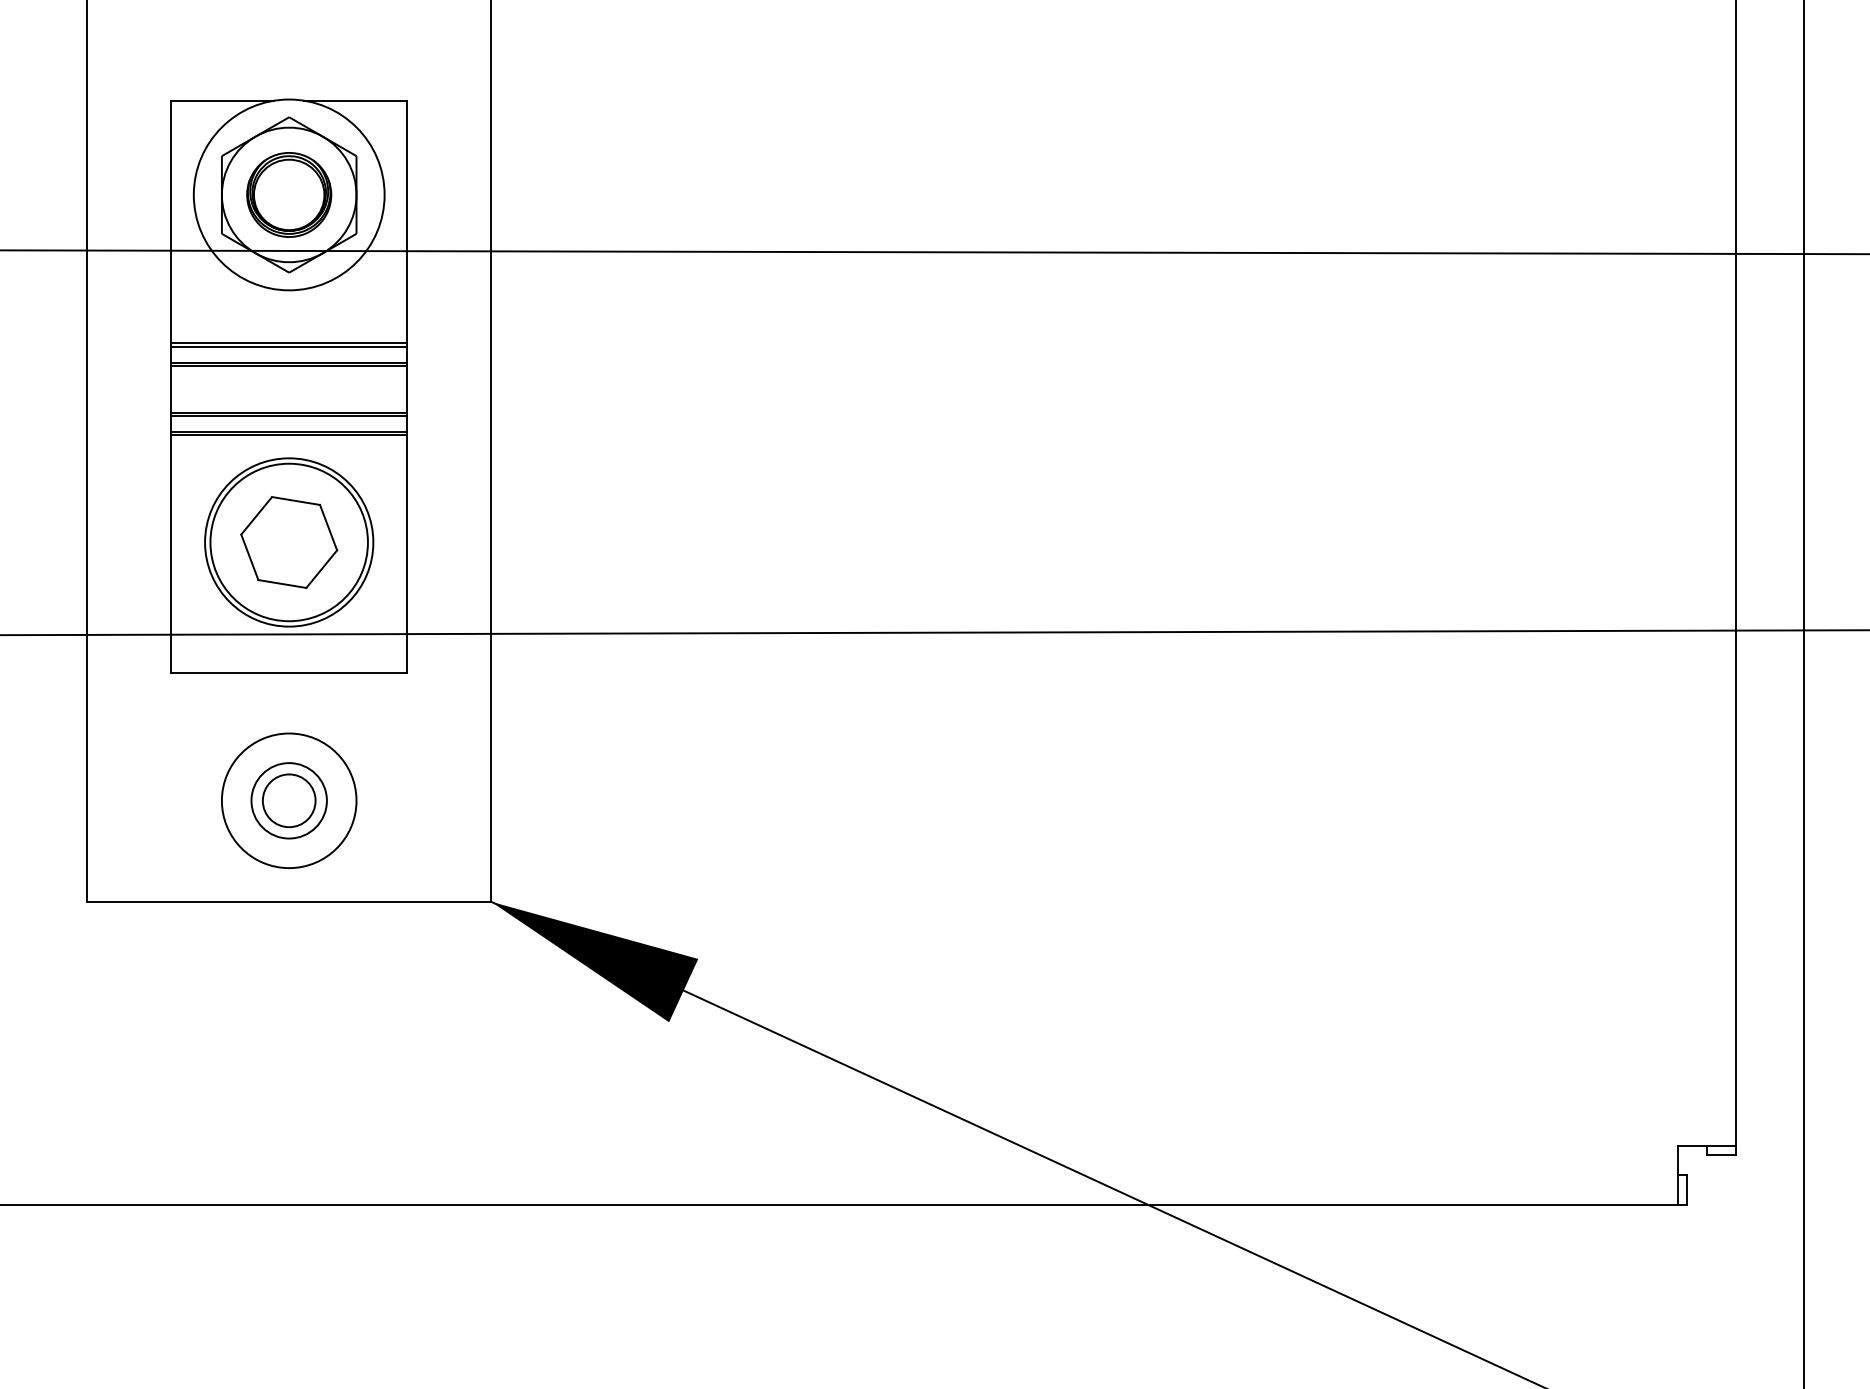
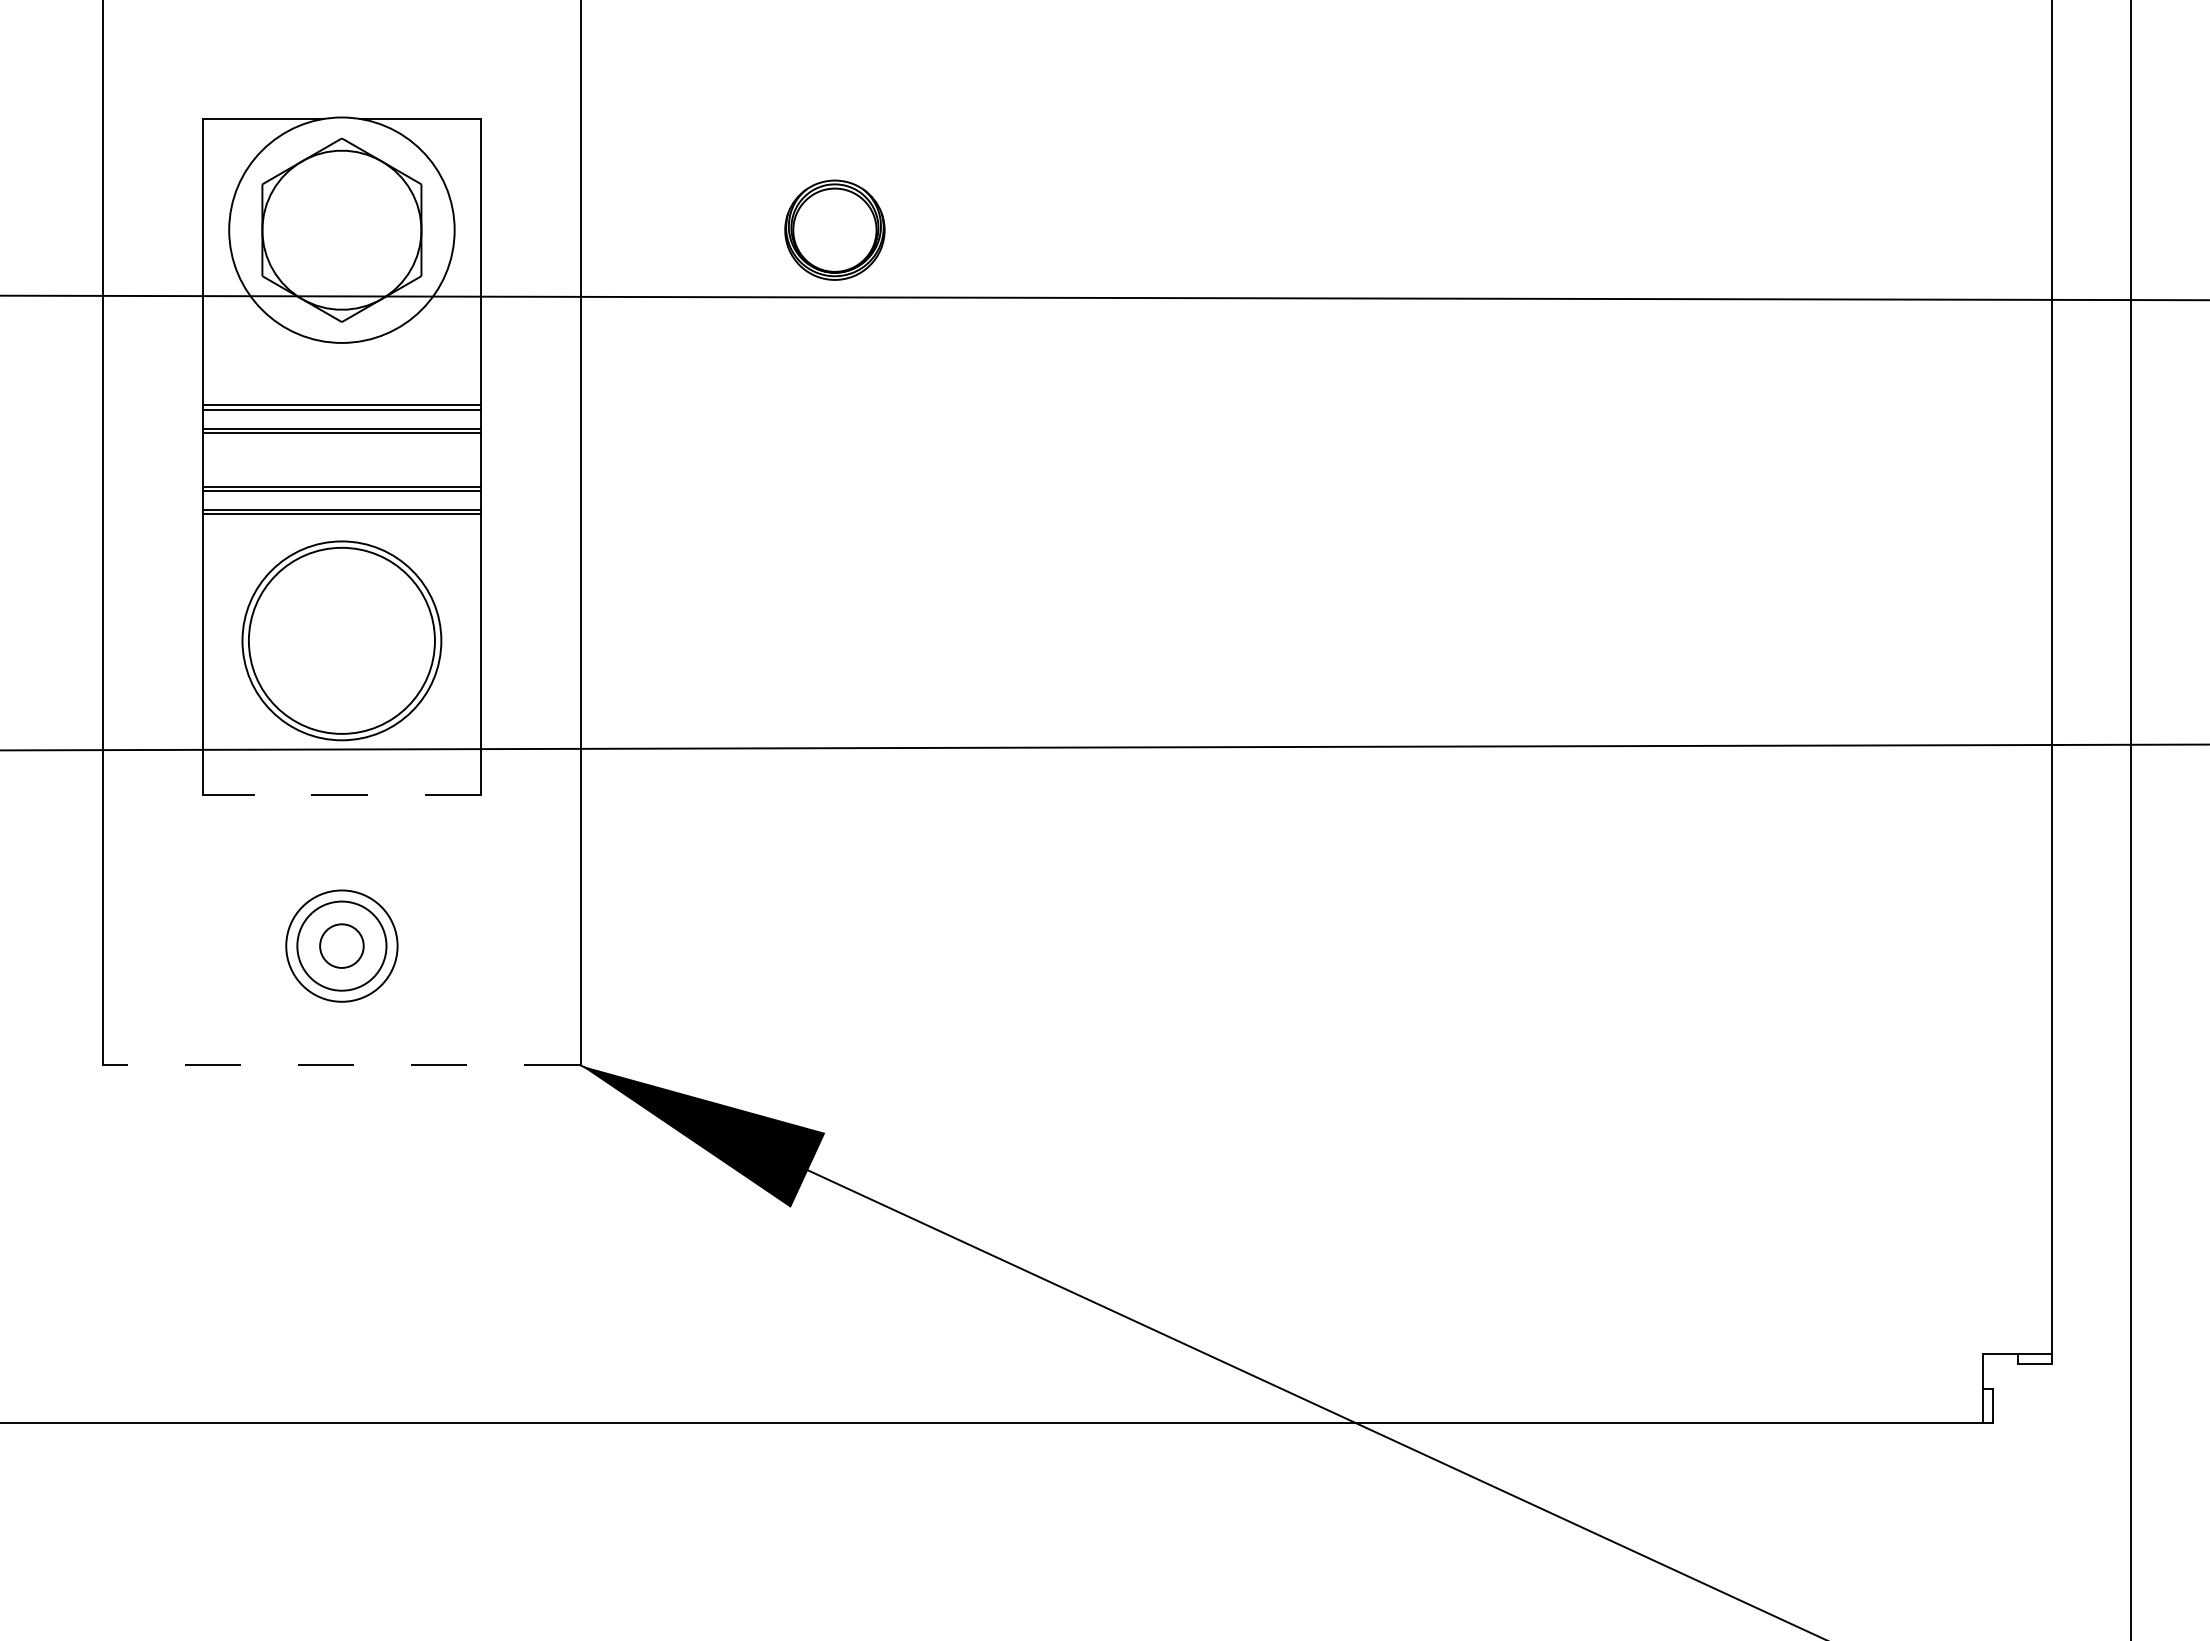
part: (288, 194) -> (834, 229), moved
part: (288, 542) -> (341, 640), removed
line: (288, 673) -> (341, 795), solid -> dashed
circle: (288, 800) -> (341, 945), size x0.7
circle: (288, 800) -> (341, 945), size x0.7
line: (288, 901) -> (341, 1065), solid -> dashed

